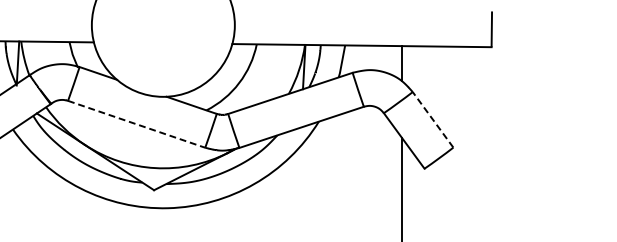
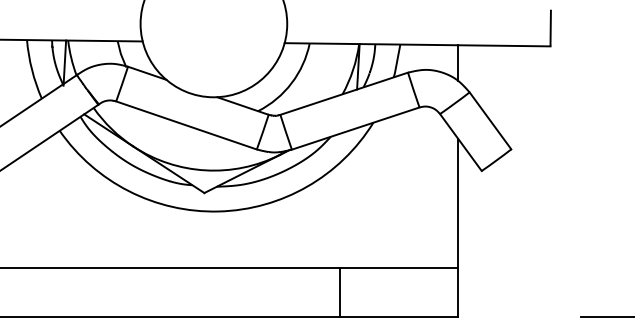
line: (433, 119) -> (490, 120), dashed -> solid
line: (137, 124) -> (187, 125), dashed -> solid

